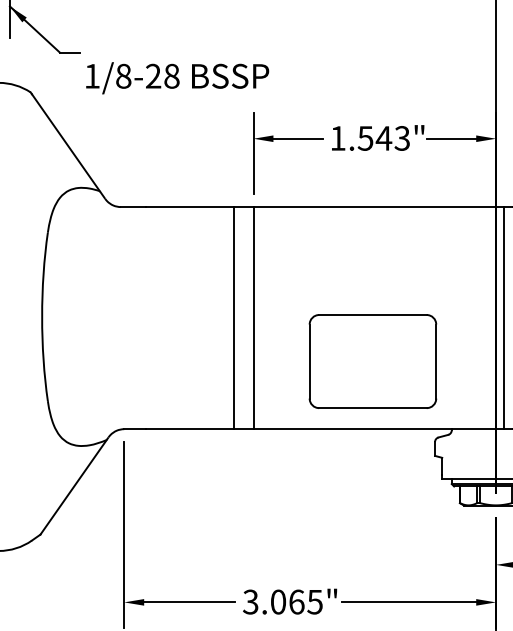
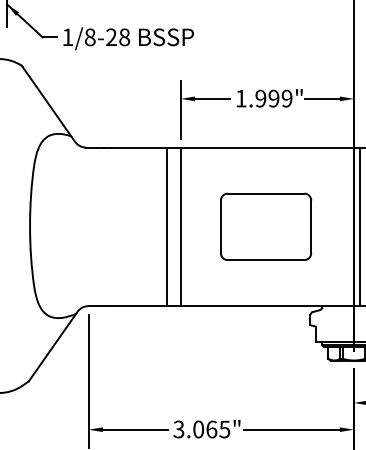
text: (177, 77) -> (128, 38), moved
text: (383, 138) -> (273, 98), 1.543" -> 1.999"
part: (373, 361) -> (266, 226), moved

